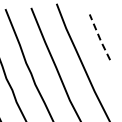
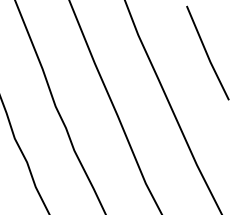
line: (99, 38) -> (206, 55), dashed -> solid

